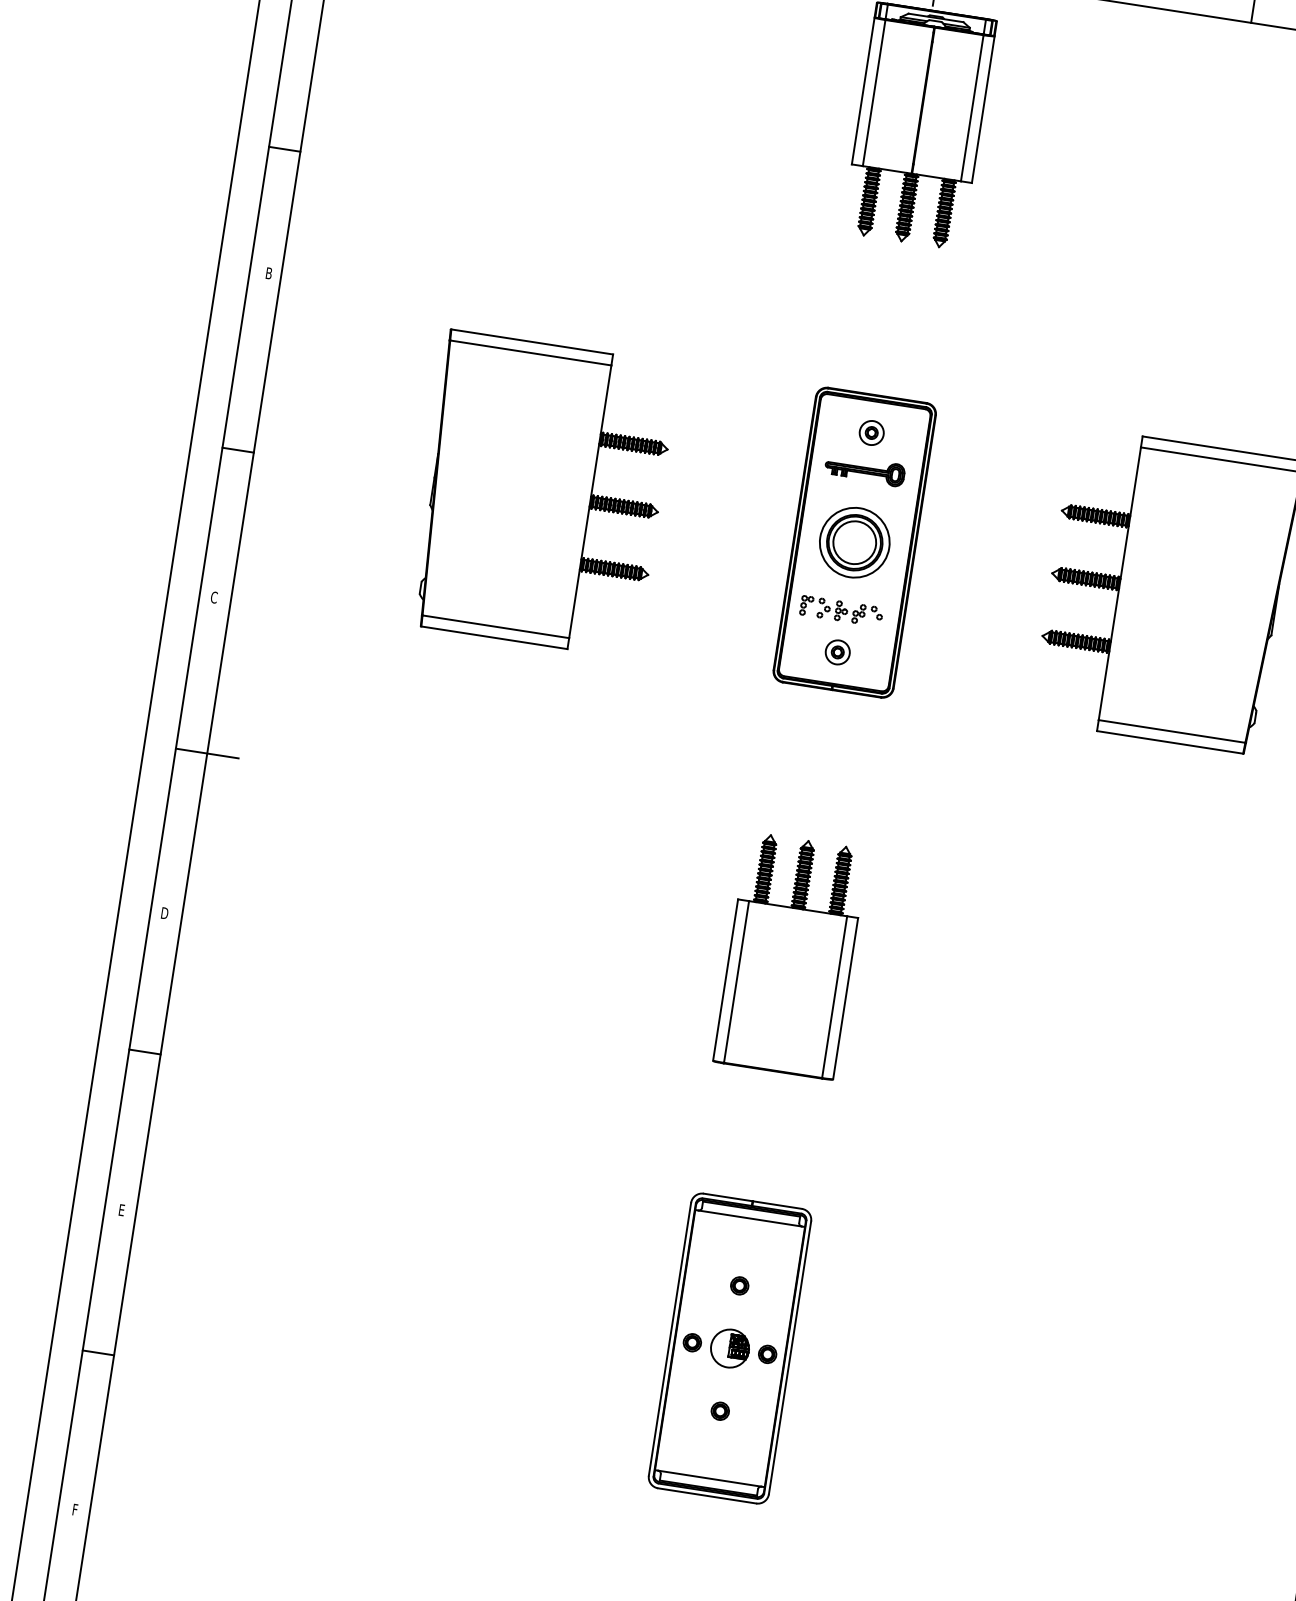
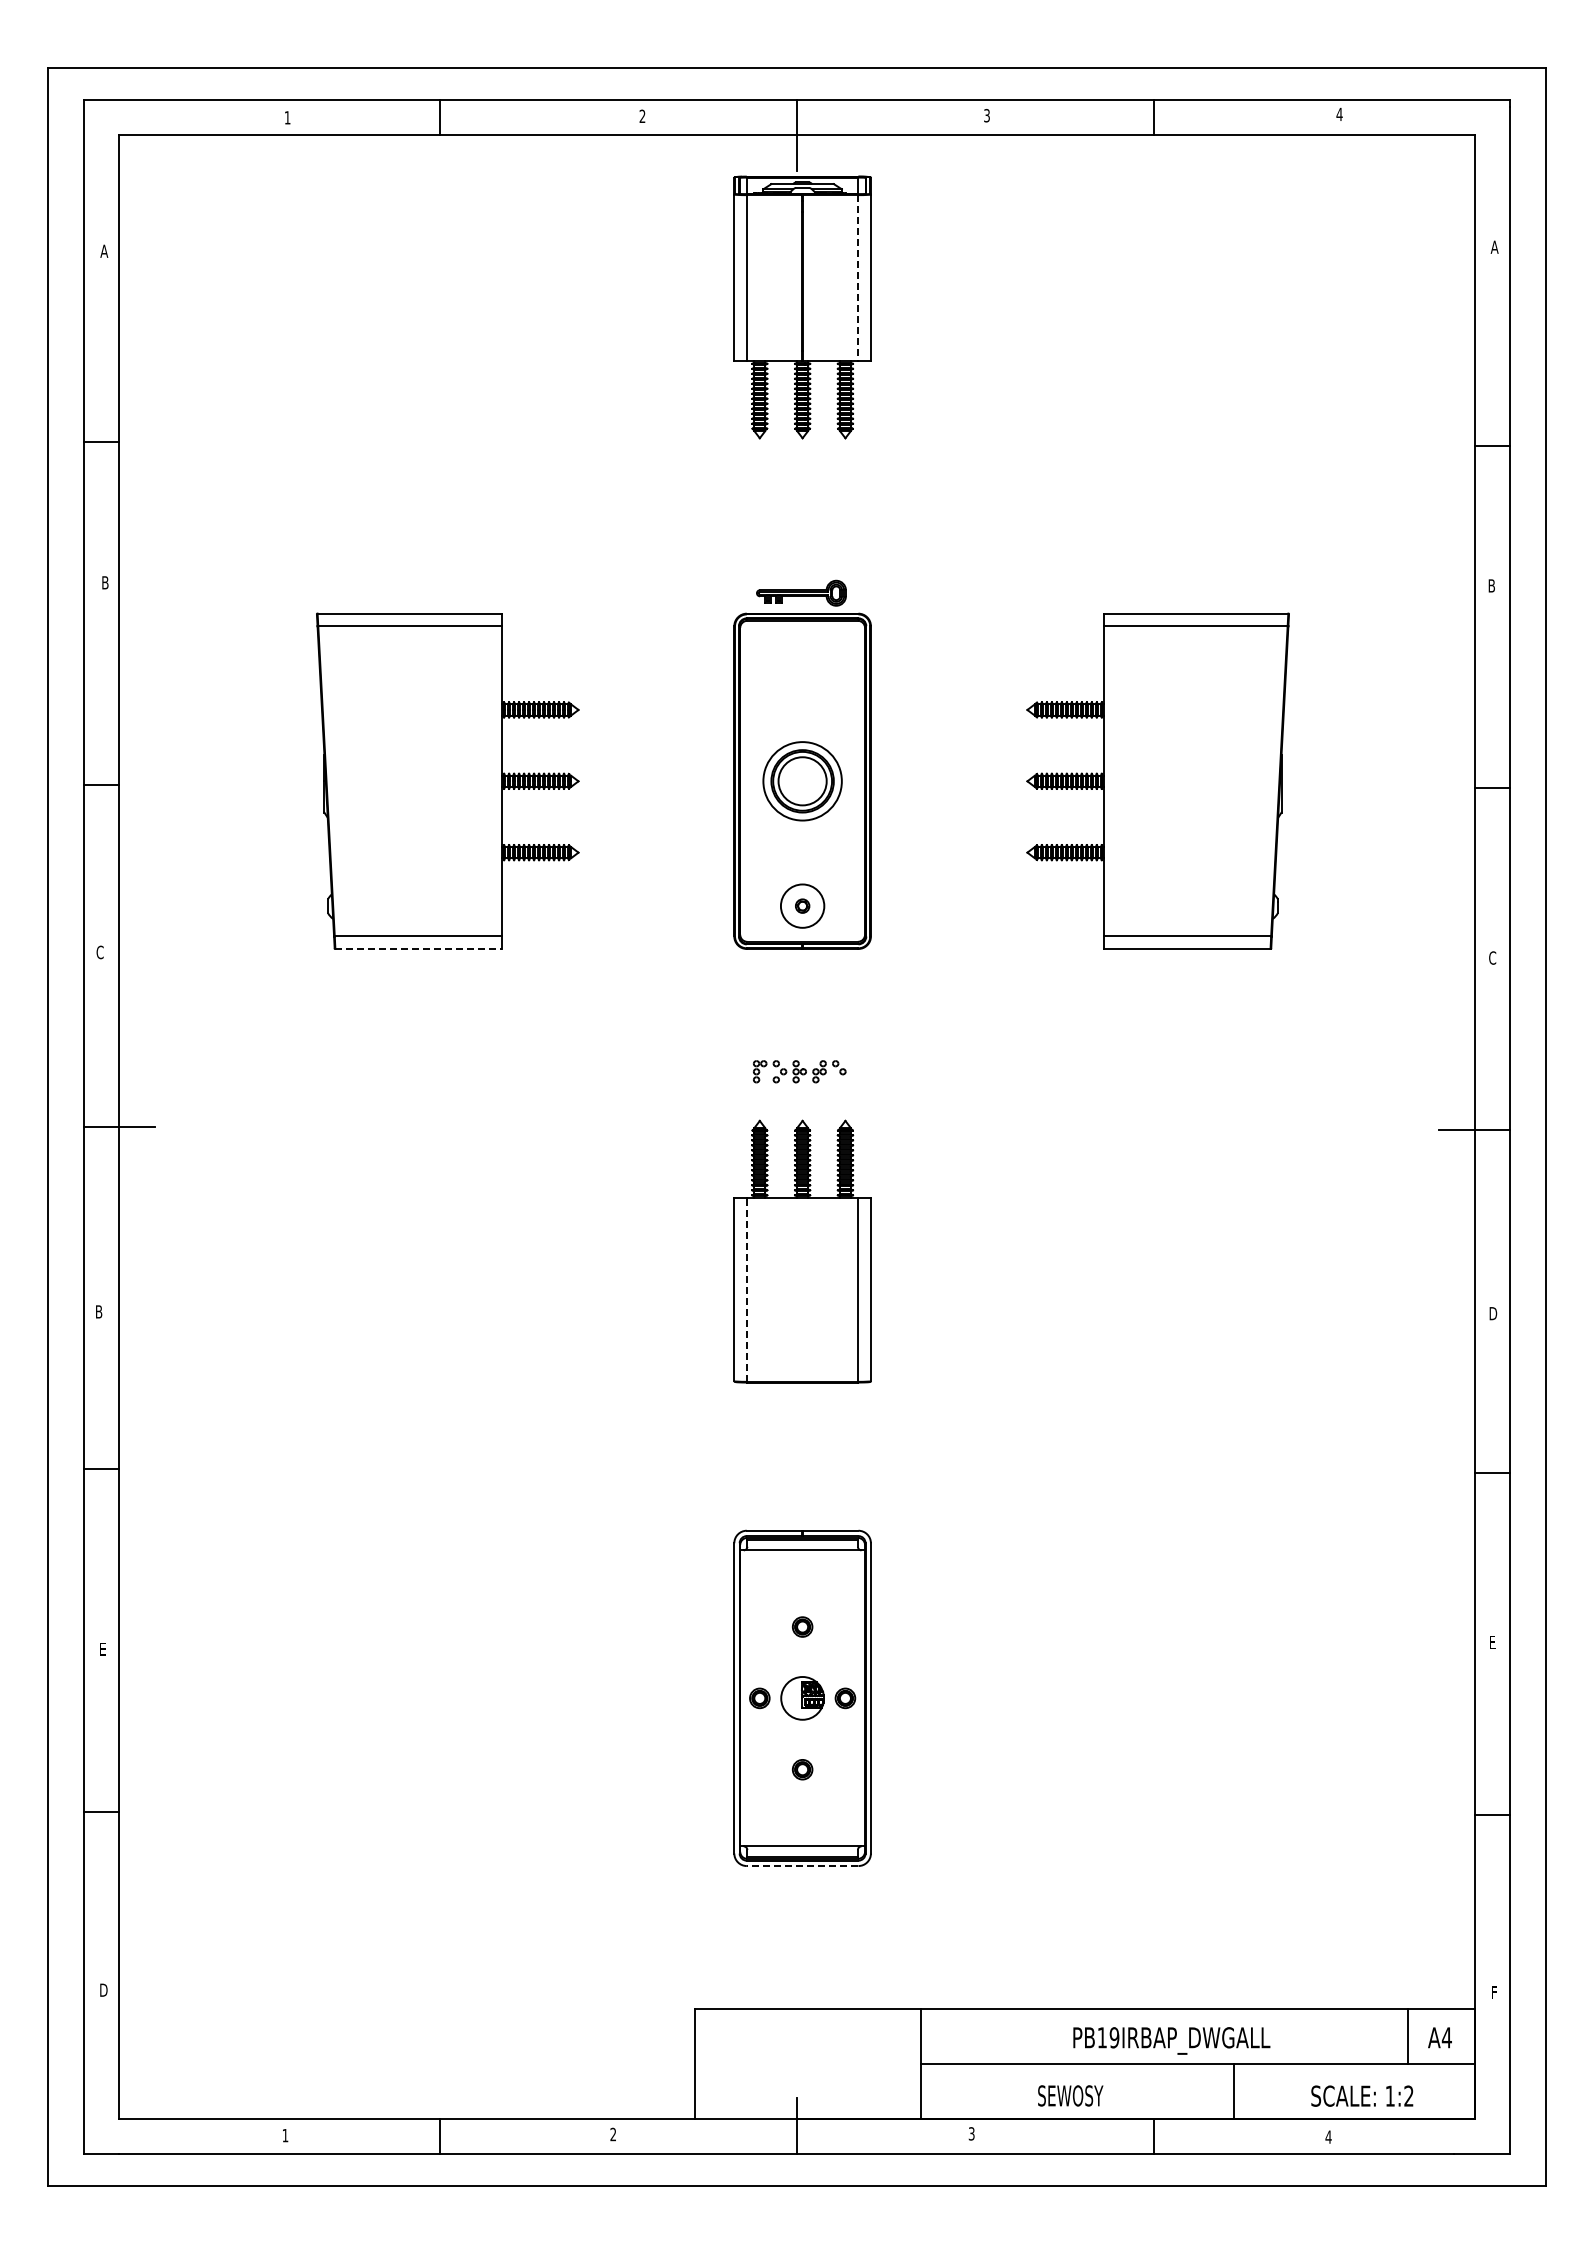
line: (972, 108) -> (858, 278), solid -> dashed
part: (871, 433) -> (802, 656), removed
part: (865, 469) -> (801, 592), moved
part: (841, 611) -> (799, 1071), moved
line: (495, 637) -> (419, 948), solid -> dashed
circle: (837, 651) -> (802, 905), size x1.6
text: (165, 913) -> (100, 1312), D -> B
line: (736, 981) -> (746, 1289), solid -> dashed
line: (707, 1496) -> (802, 1866), solid -> dashed
text: (76, 1509) -> (103, 1989), F -> D

